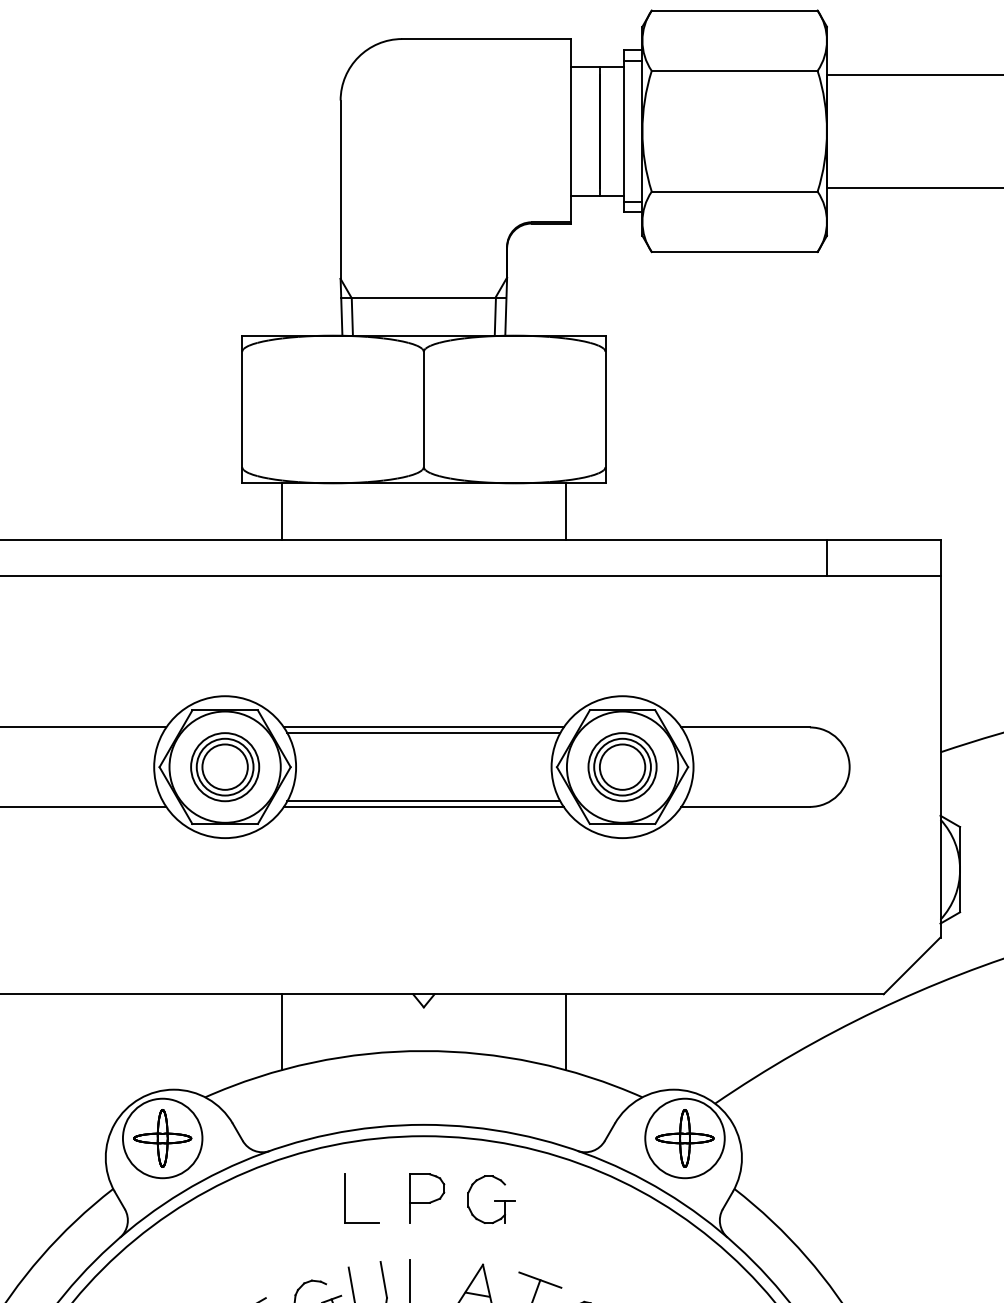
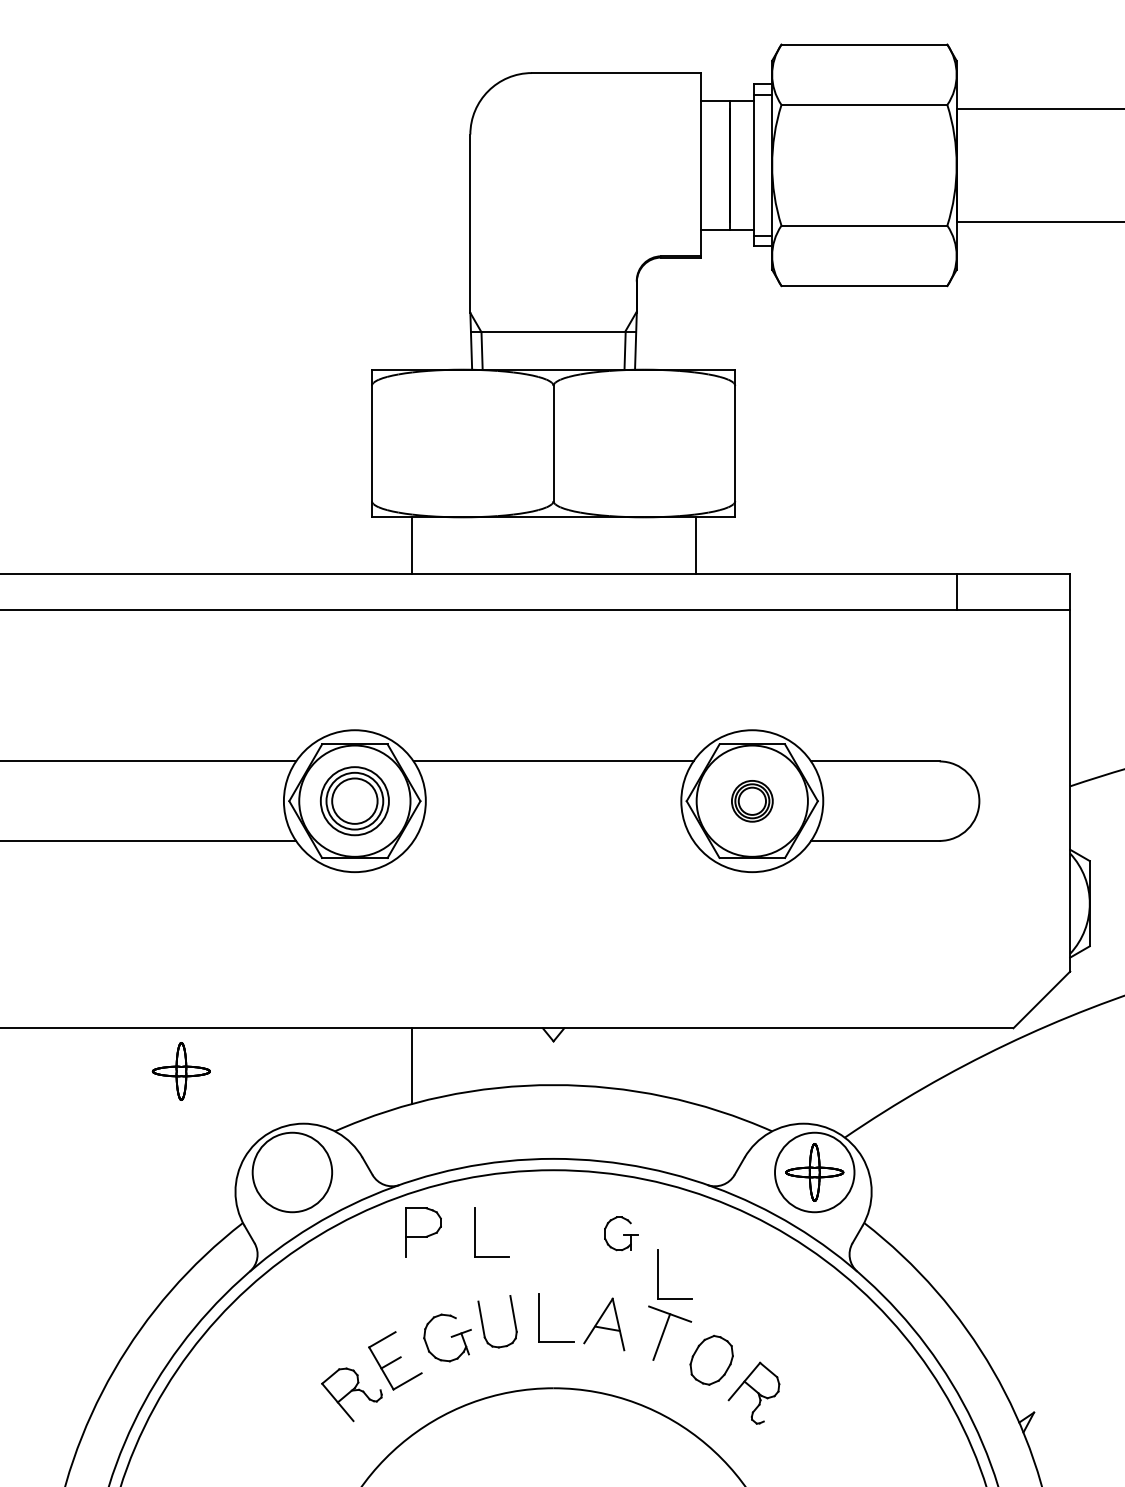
line: (423, 733) -> (553, 767), removed
part: (622, 767) -> (752, 801), size x0.6
line: (423, 801) -> (553, 835), removed
line: (423, 806) -> (553, 840), removed
line: (565, 1032) -> (695, 1066), removed
part: (161, 1138) -> (180, 1071), moved
part: (426, 1198) -> (423, 1232), moved
part: (491, 1199) -> (621, 1233), size x0.7
part: (528, 1240) -> (658, 1274), added

